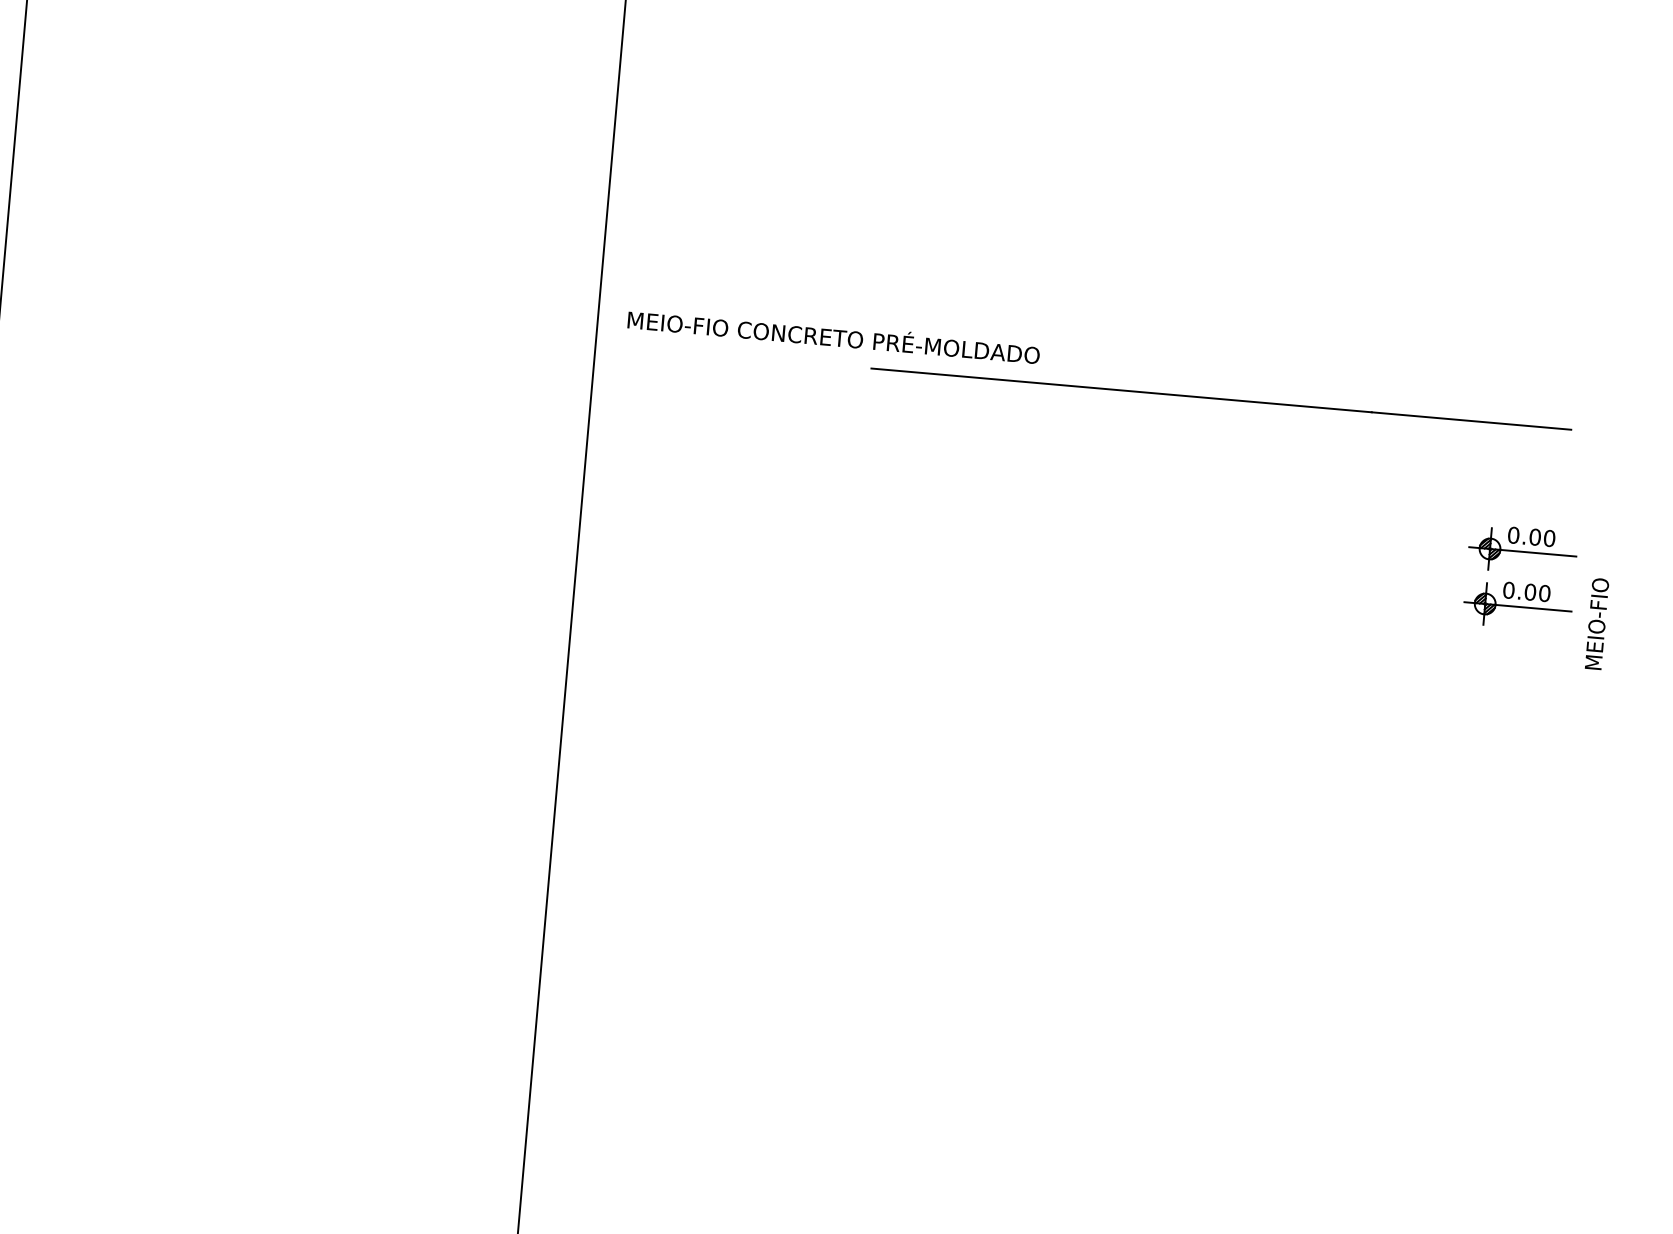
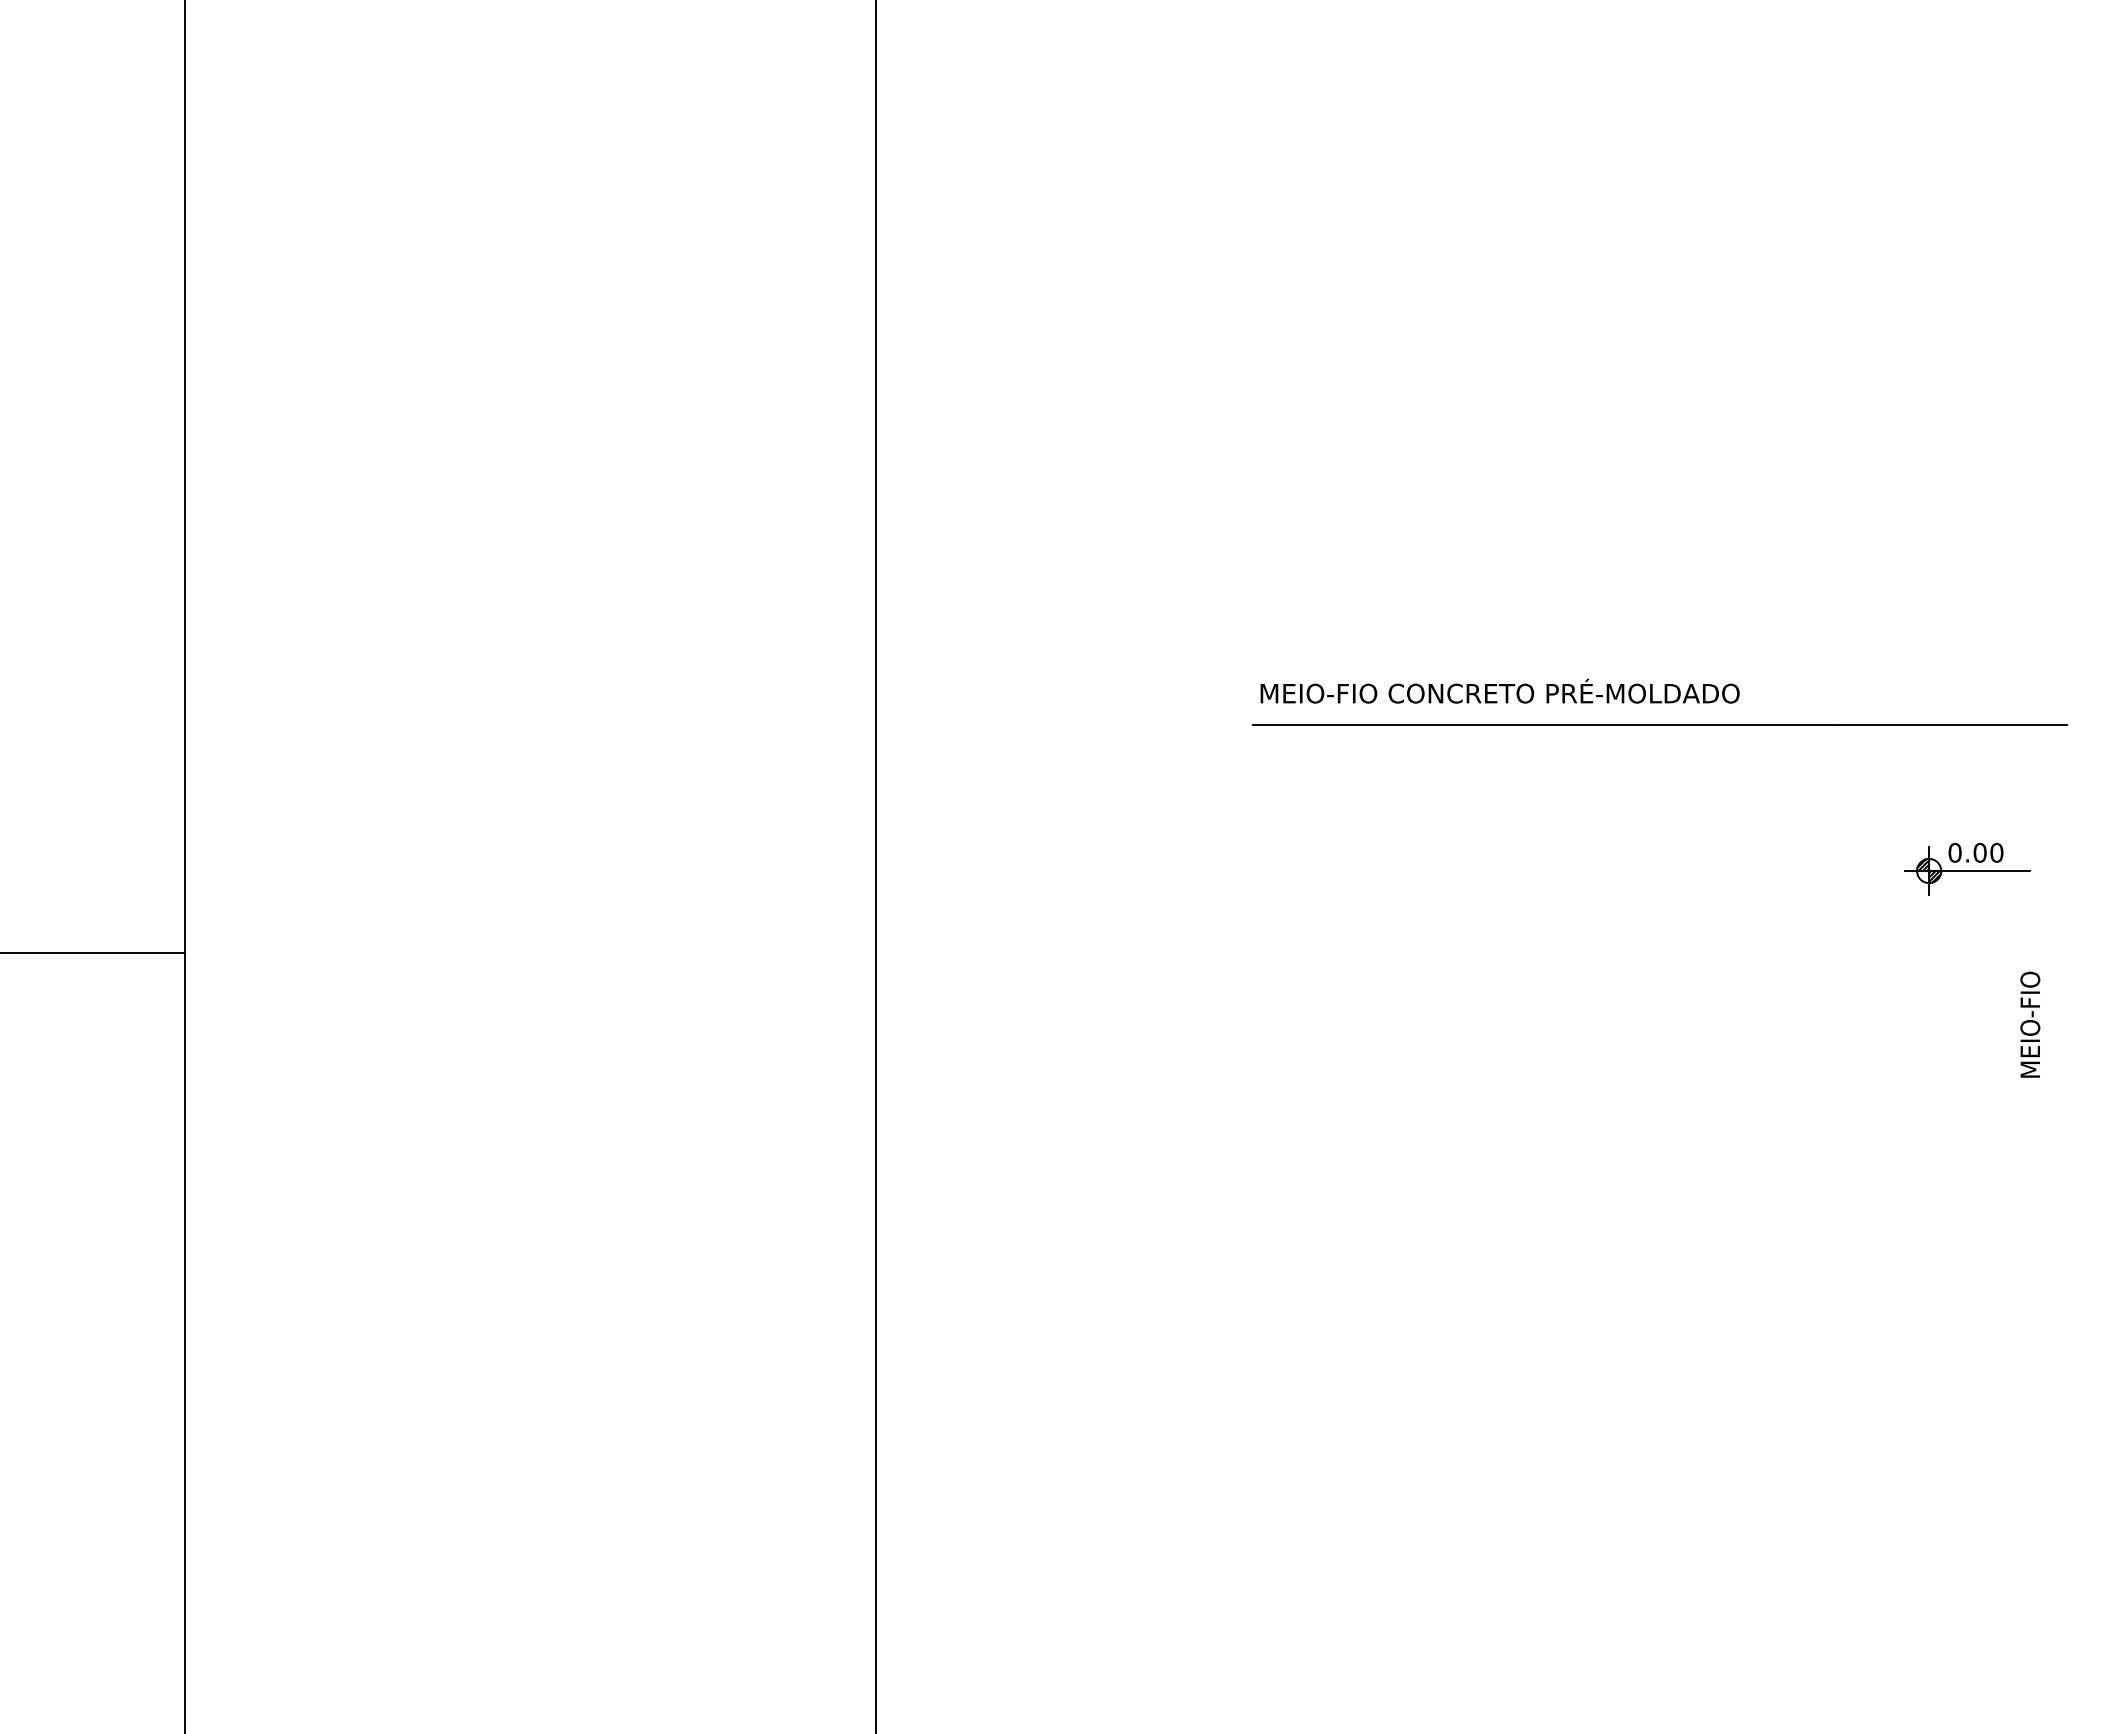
text: (833, 335) -> (1499, 690), moved
line: (1221, 398) -> (1659, 724), moved
part: (1518, 606) -> (1967, 934), removed
text: (1597, 623) -> (2030, 1024), moved

